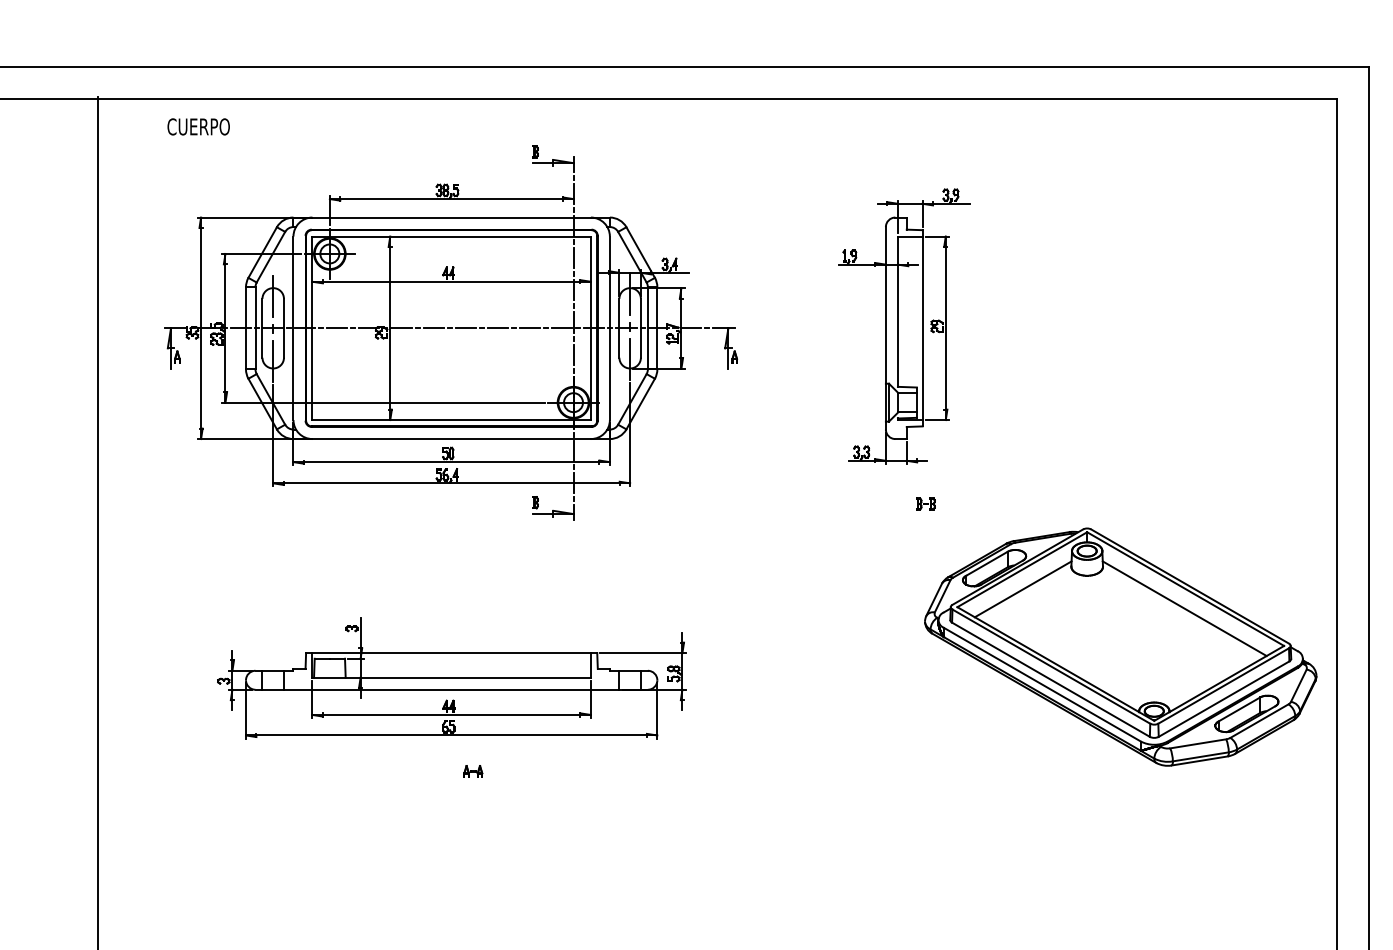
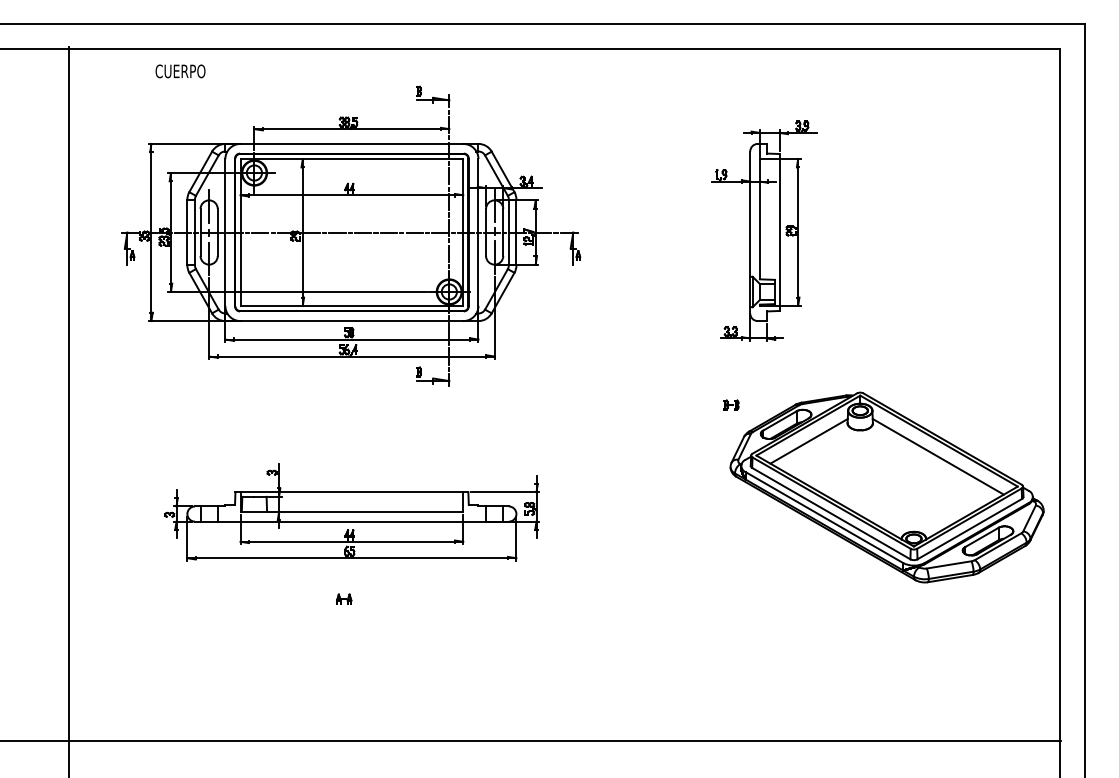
text: (198, 127) -> (180, 71), moved
part: (903, 325) -> (764, 230), moved
part: (926, 503) -> (731, 404), moved
part: (473, 770) -> (344, 598), moved

